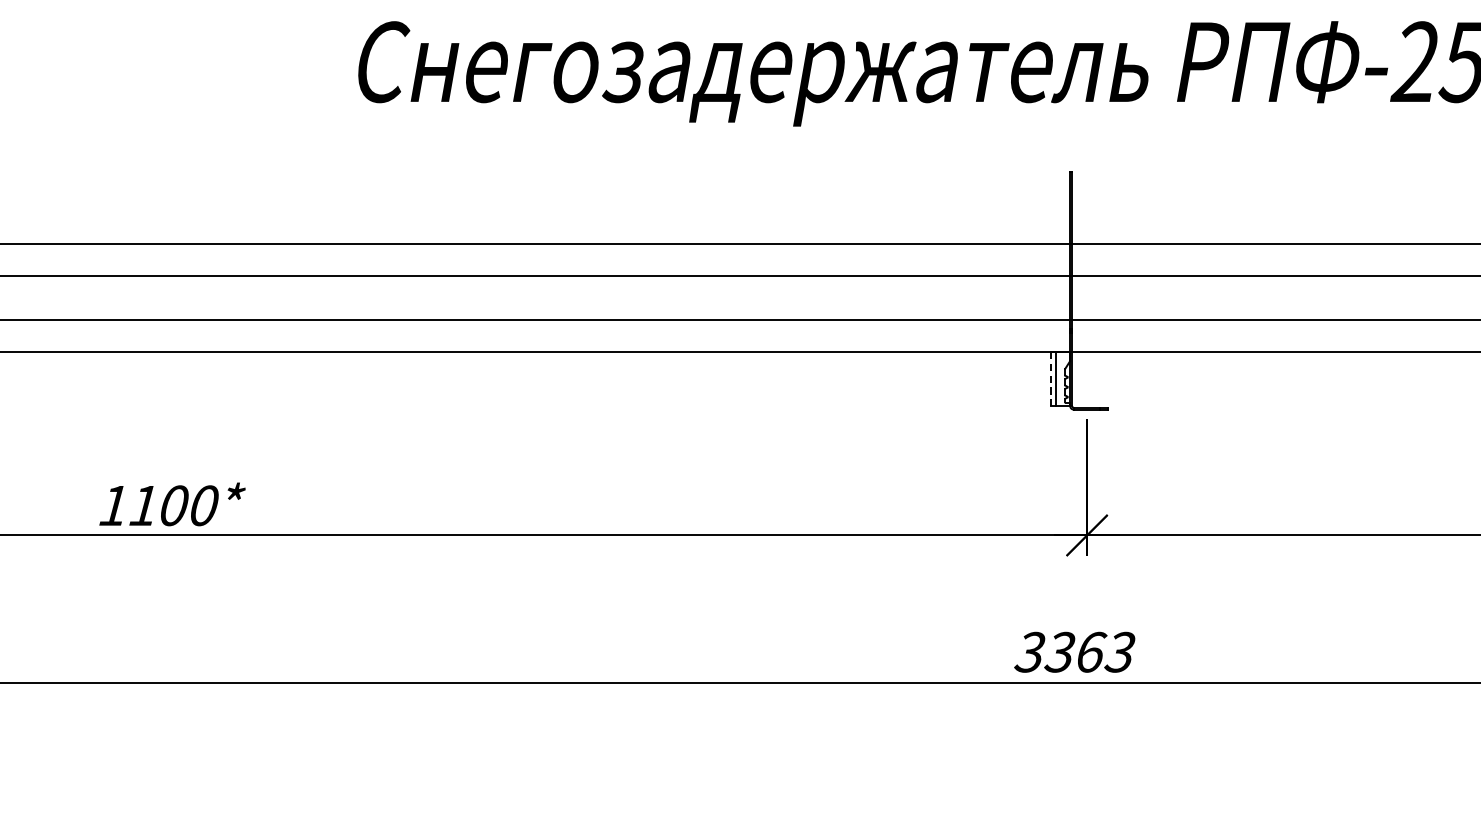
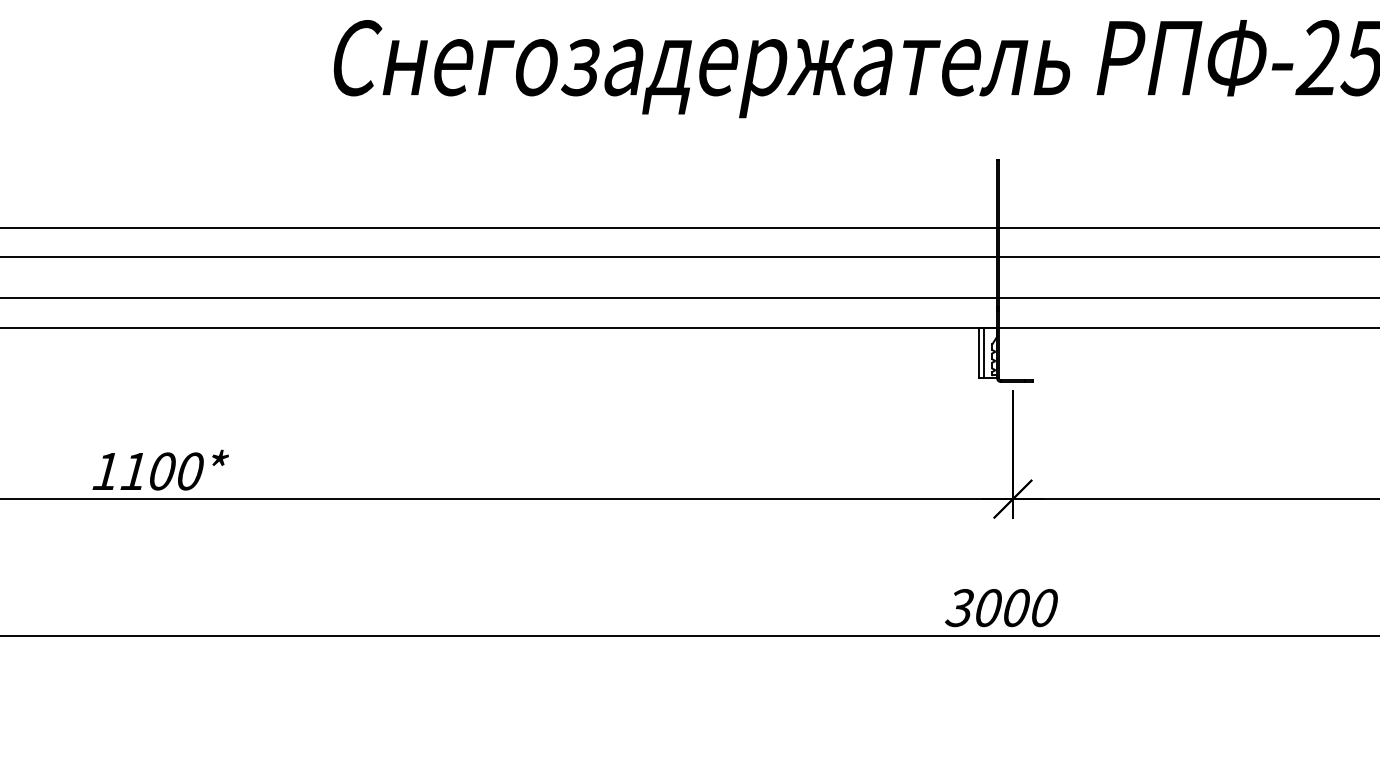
line: (1051, 379) -> (979, 353), dashed -> solid
text: (1089, 652) -> (1015, 608), 3363 -> 3000

